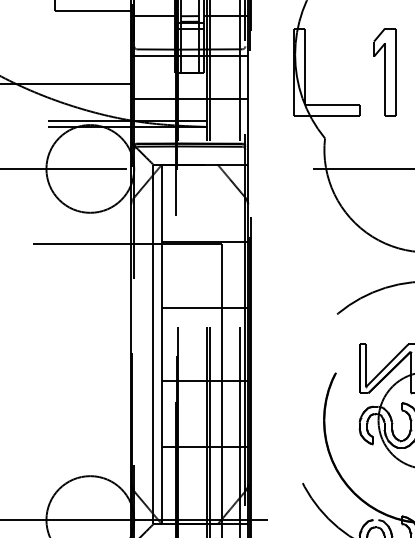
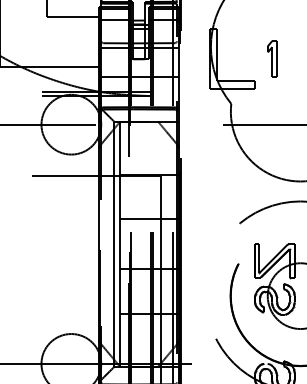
part: (385, 71) -> (272, 58), size x0.6

